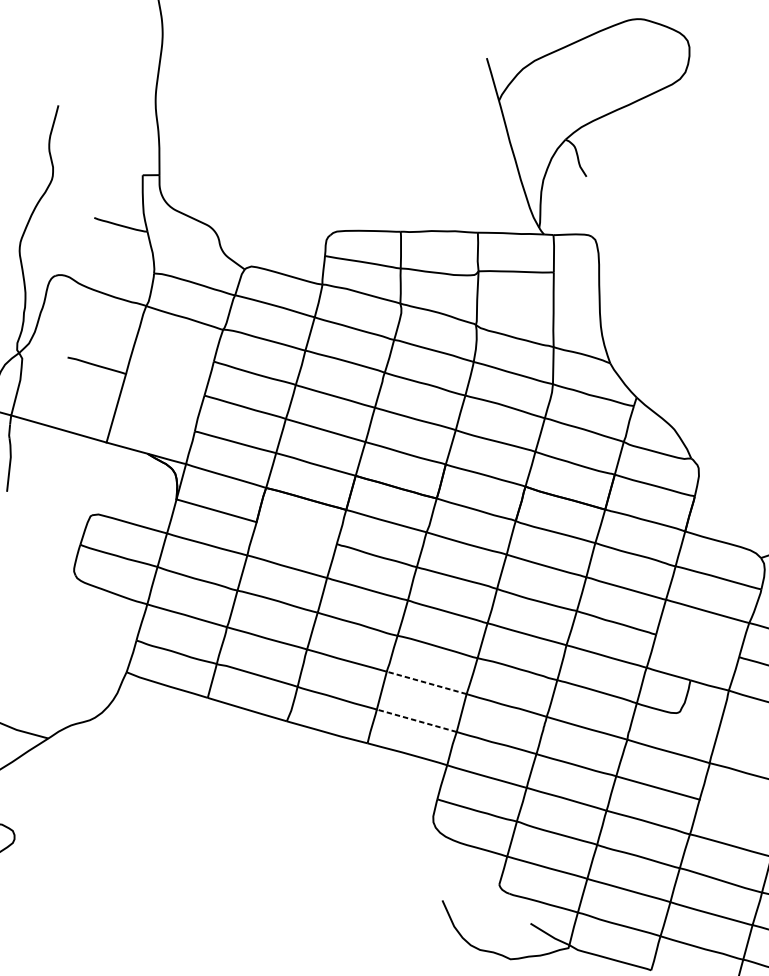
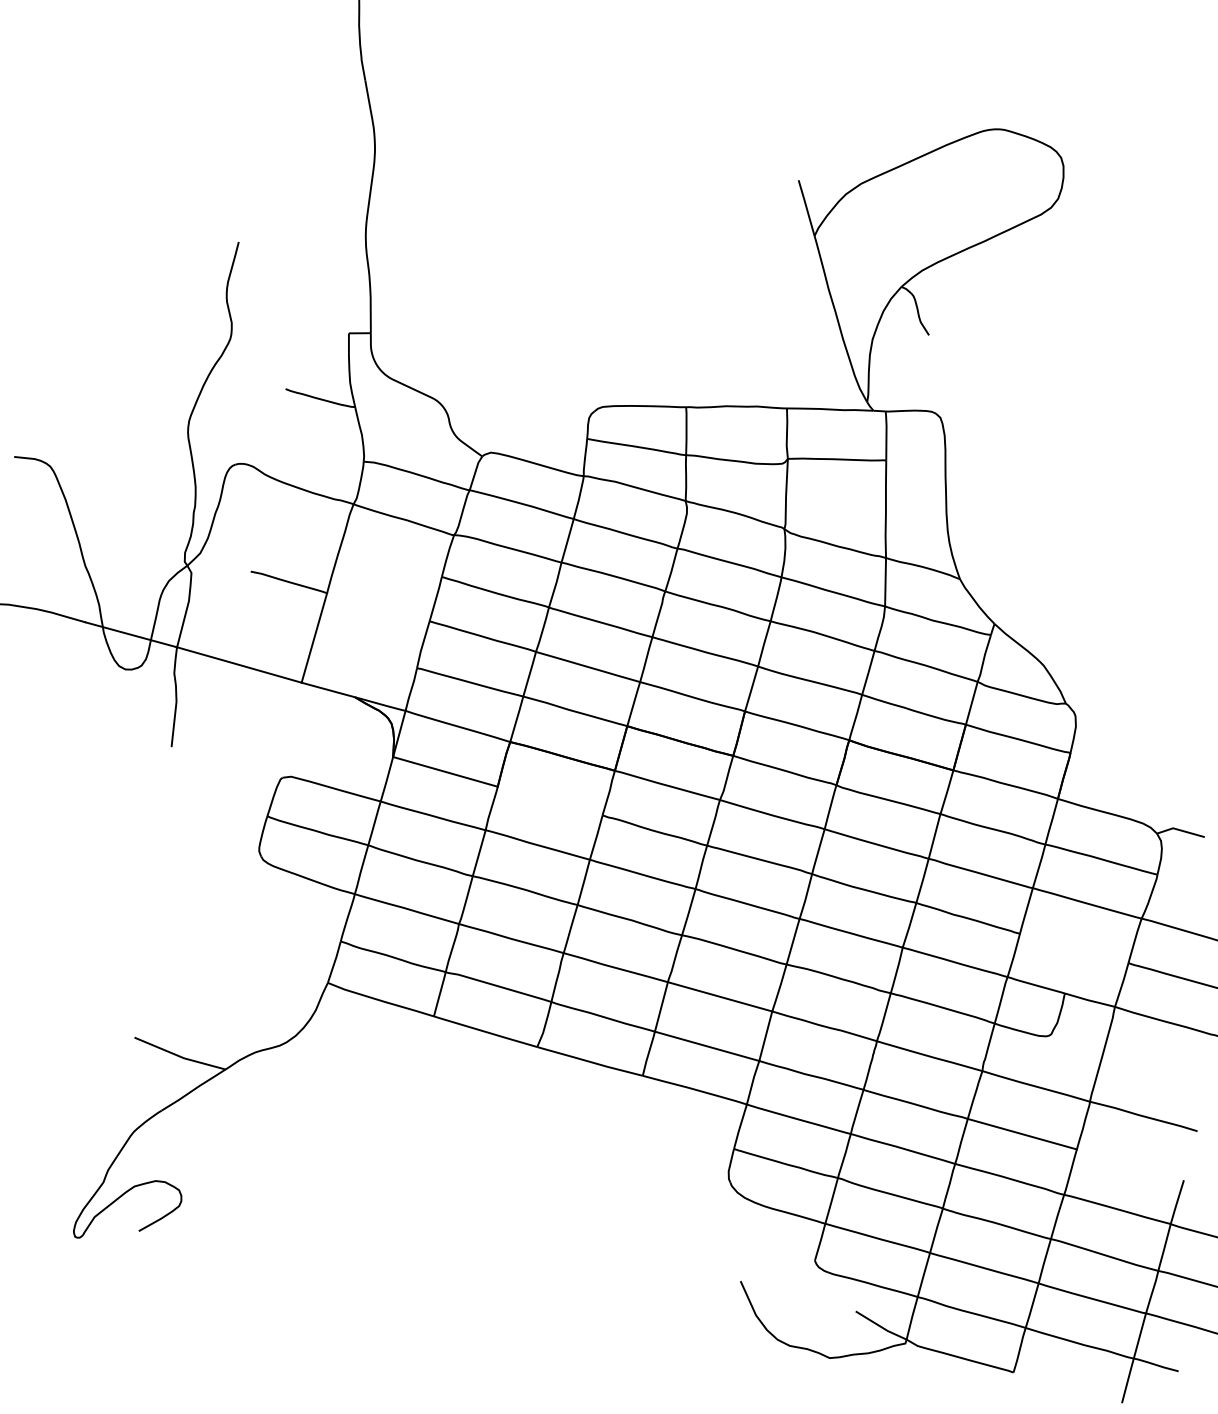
line: (426, 682) -> (719, 996), dashed -> solid
line: (416, 720) -> (706, 1046), dashed -> solid

